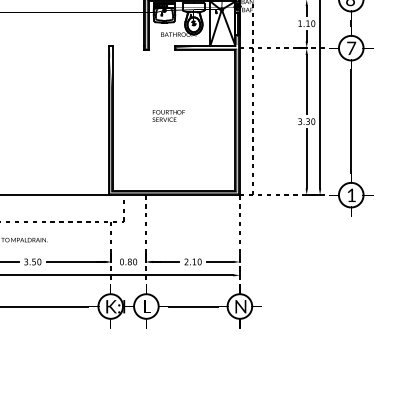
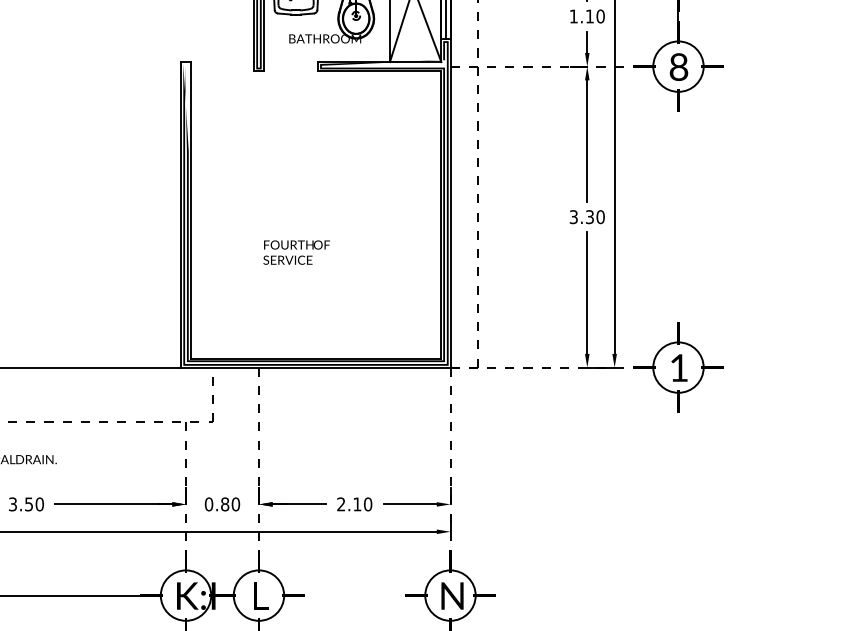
text: (351, 48) -> (678, 67), 7 -> 8
text: (168, 115) -> (296, 251), moved
line: (351, 121) -> (678, 216), removed
line: (192, 306) -> (353, 595), removed

